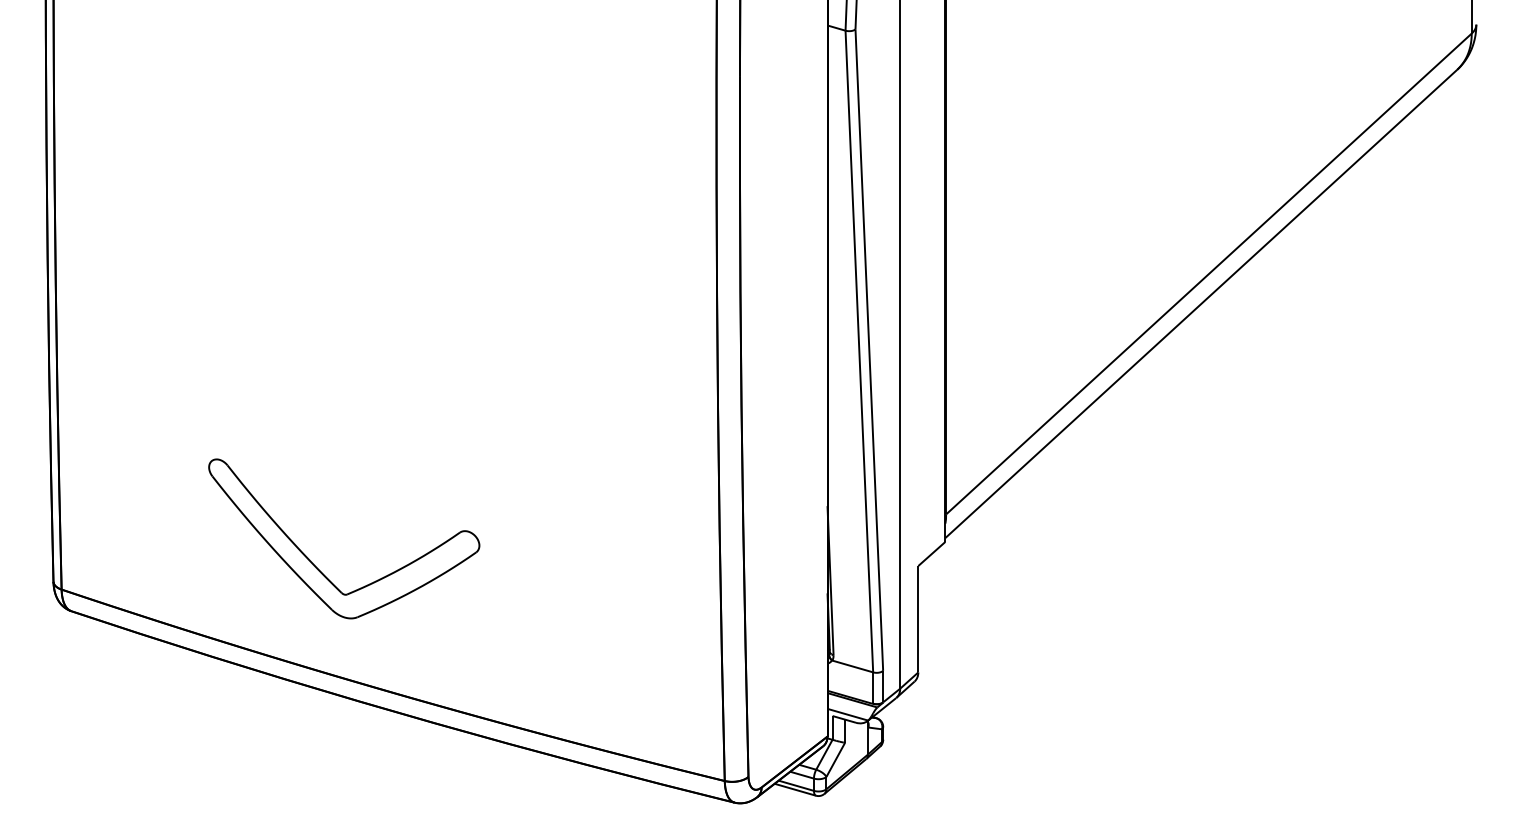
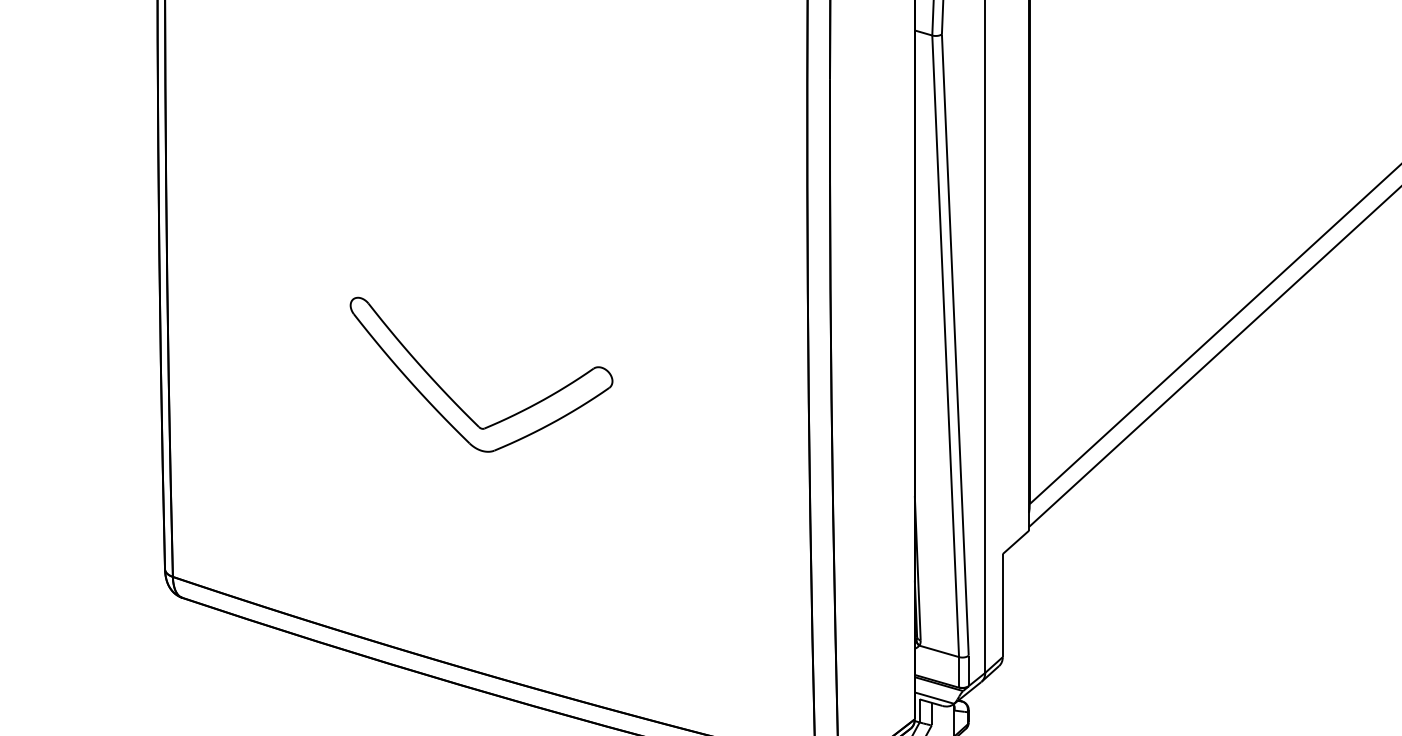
part: (316, 566) -> (454, 401), moved

